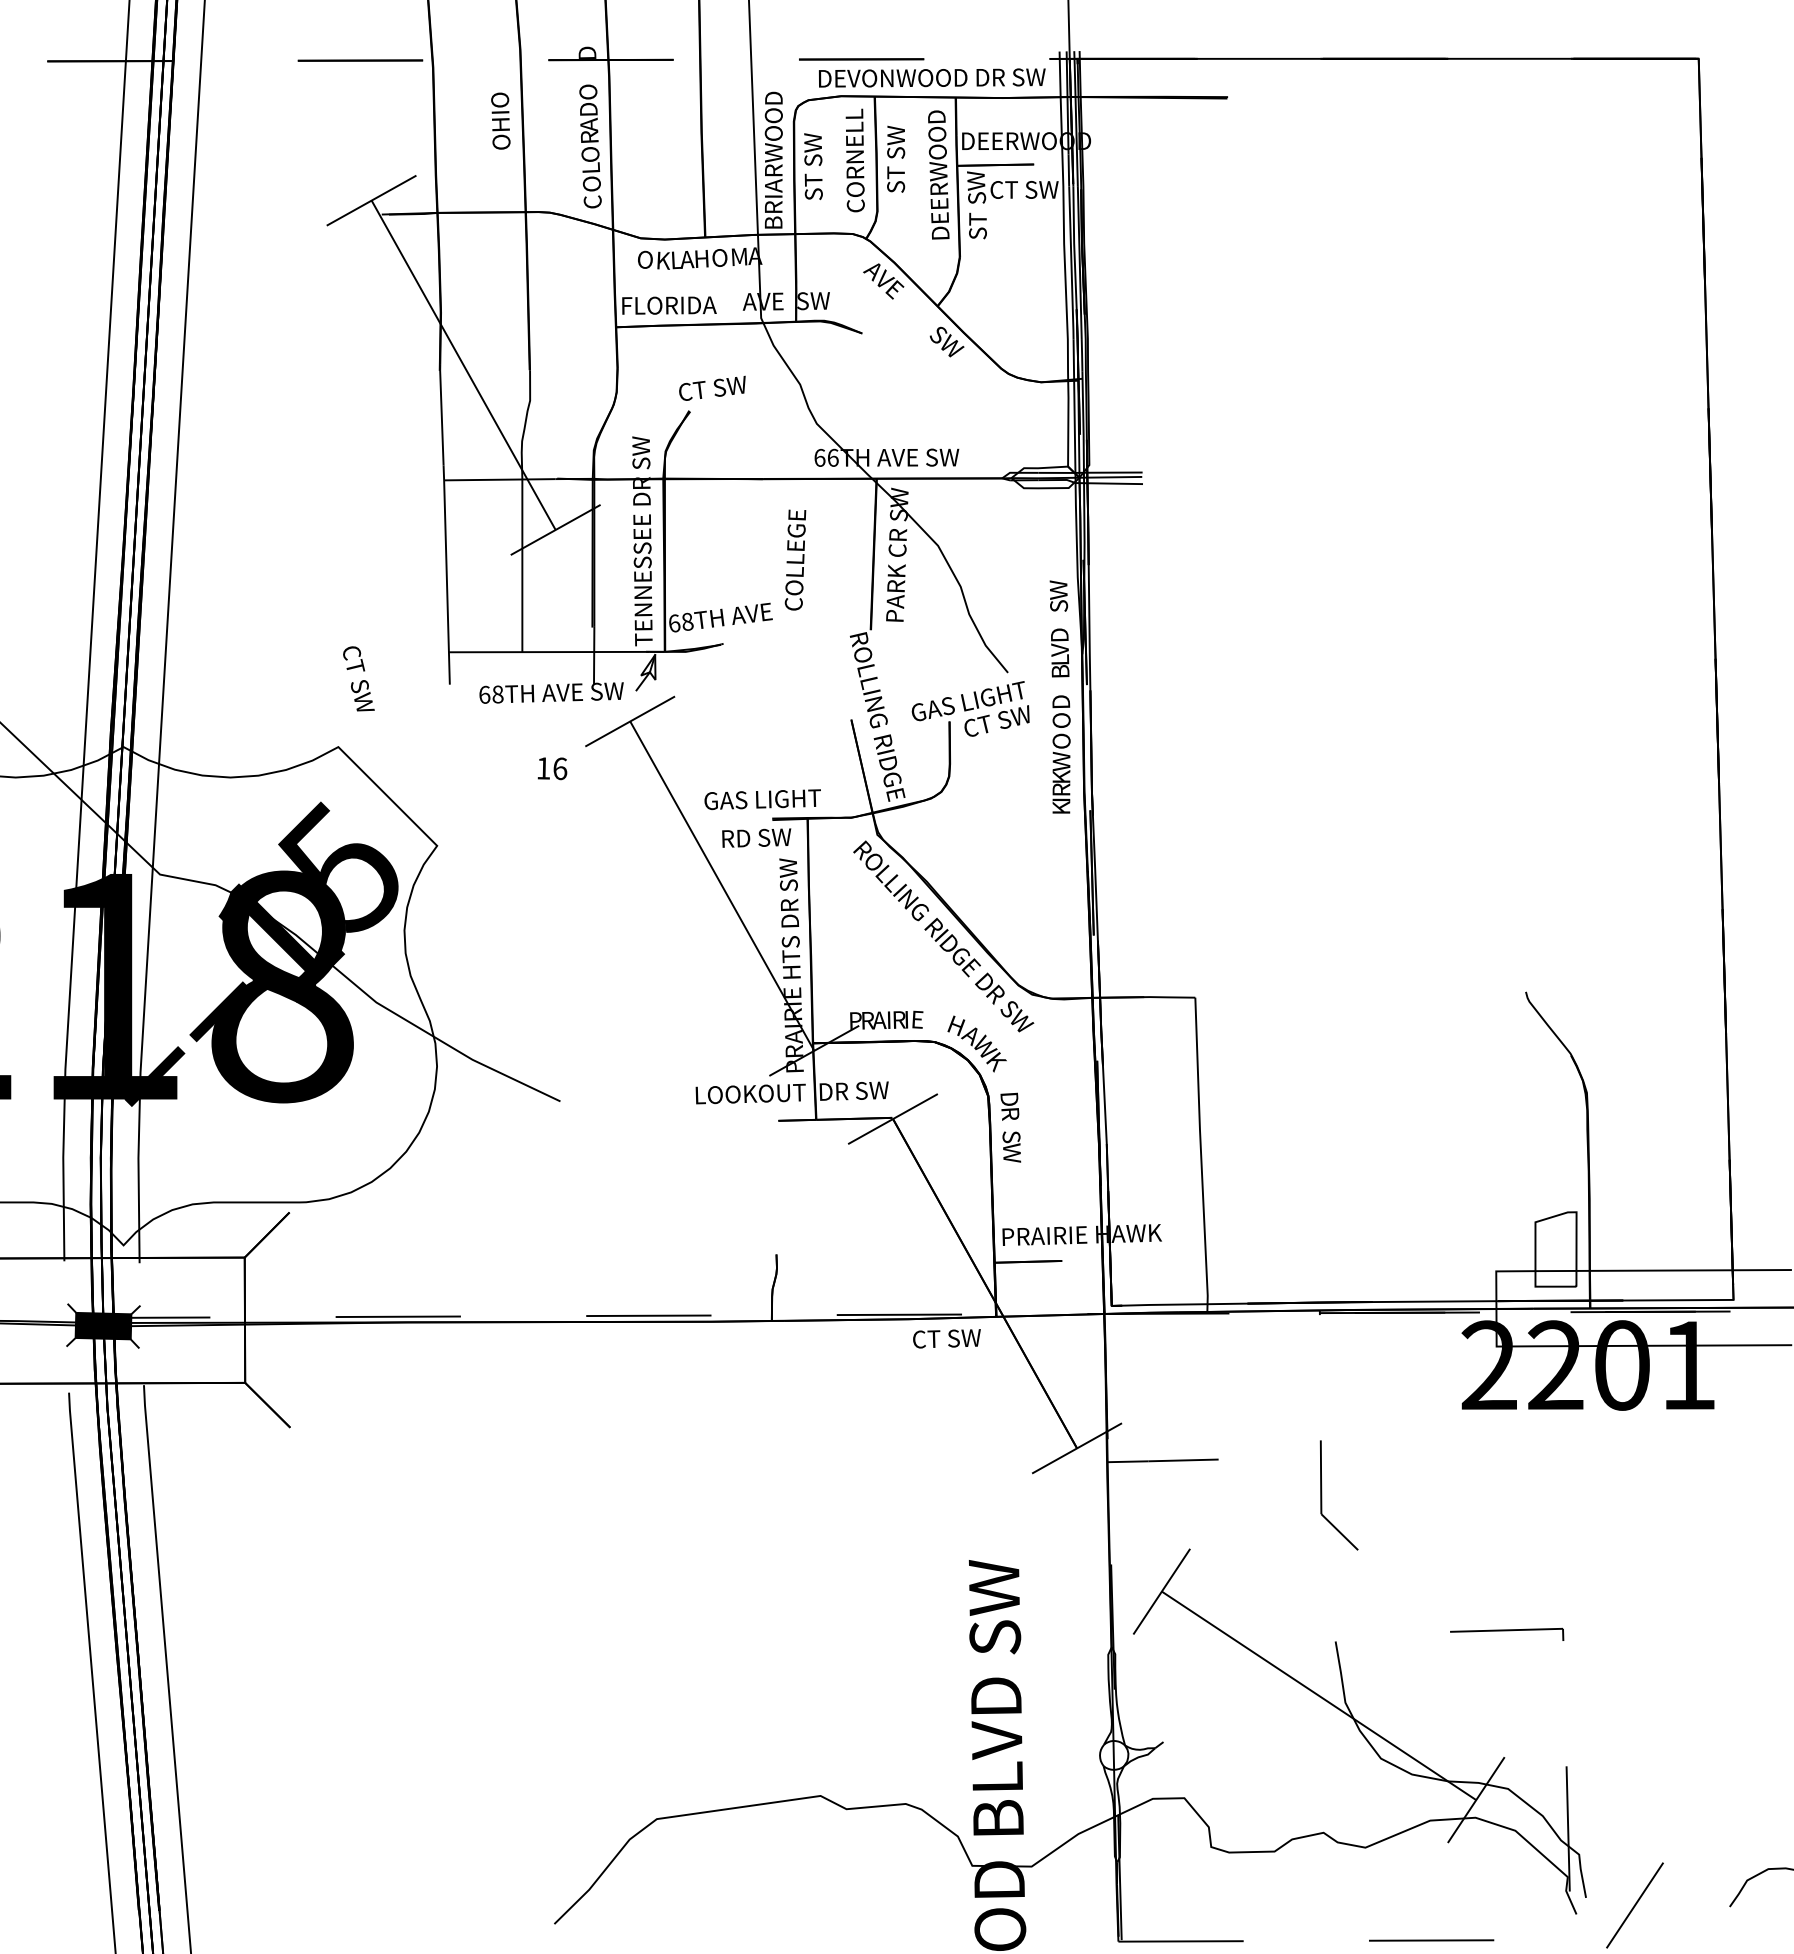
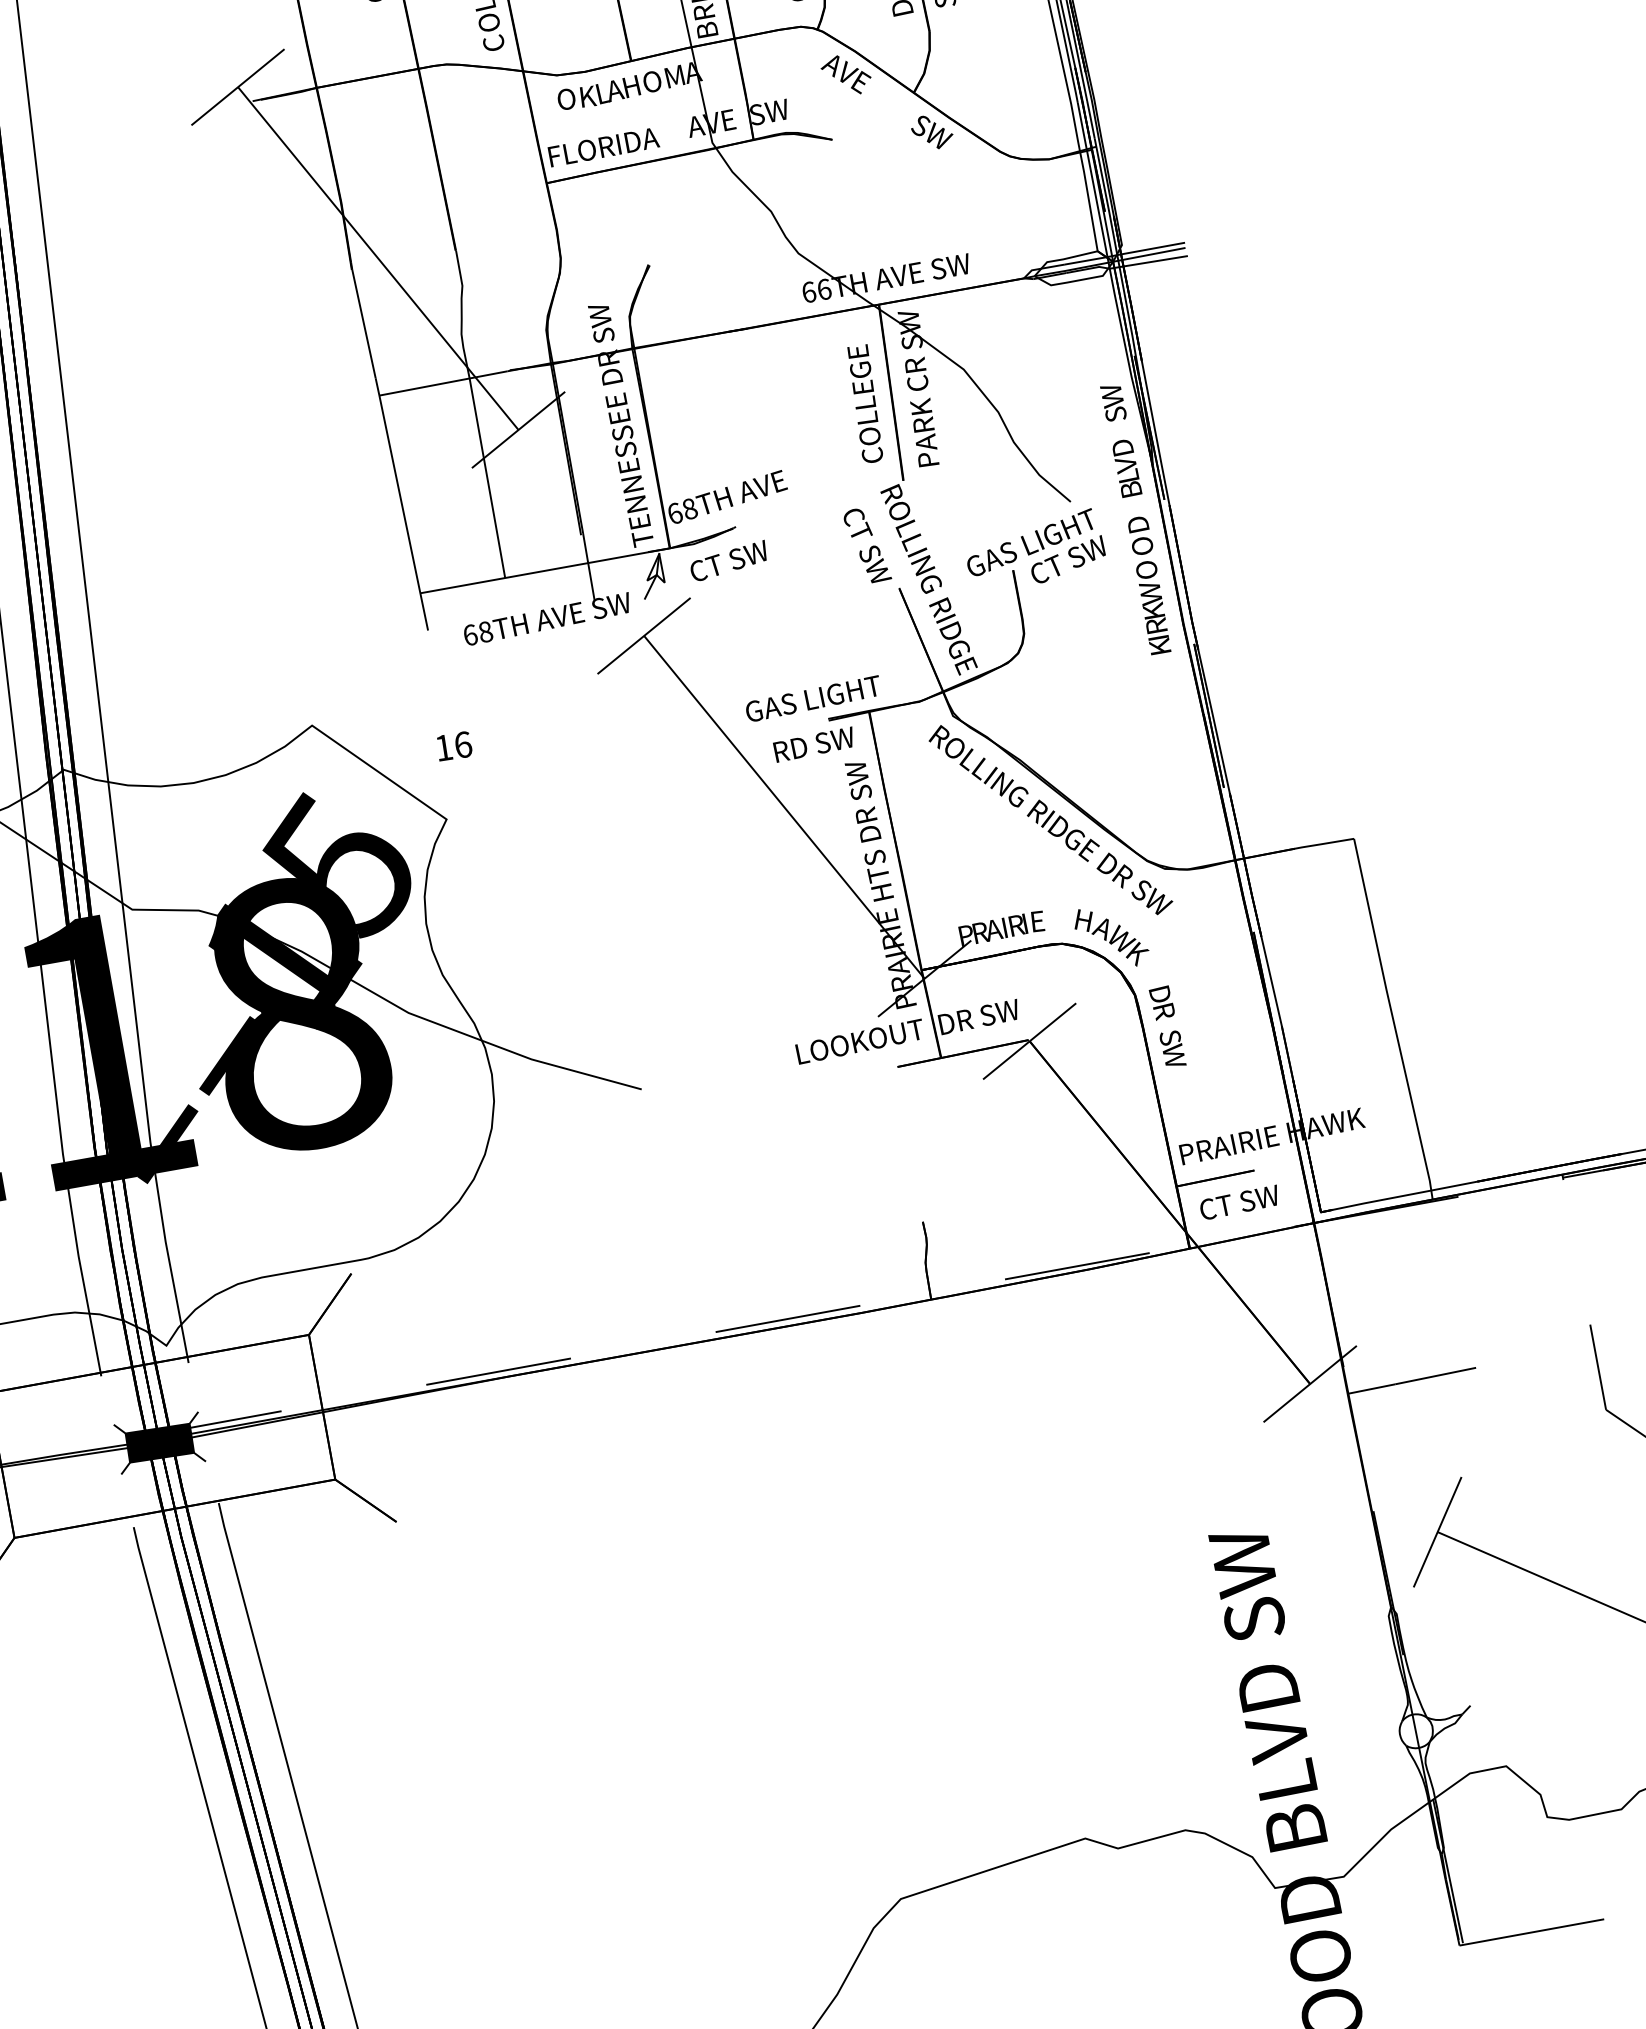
text: (712, 387) -> (728, 560), moved
text: (795, 559) -> (865, 403), moved
text: (358, 678) -> (866, 545), moved
text: (552, 768) -> (454, 746), moved
text: (946, 1338) -> (1239, 1202), moved

